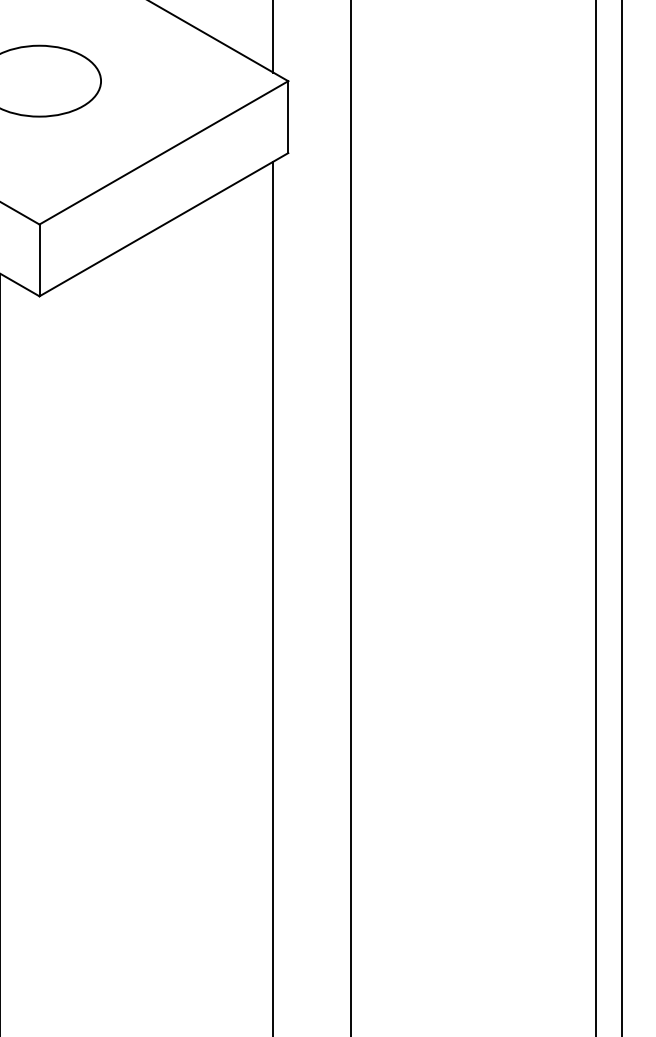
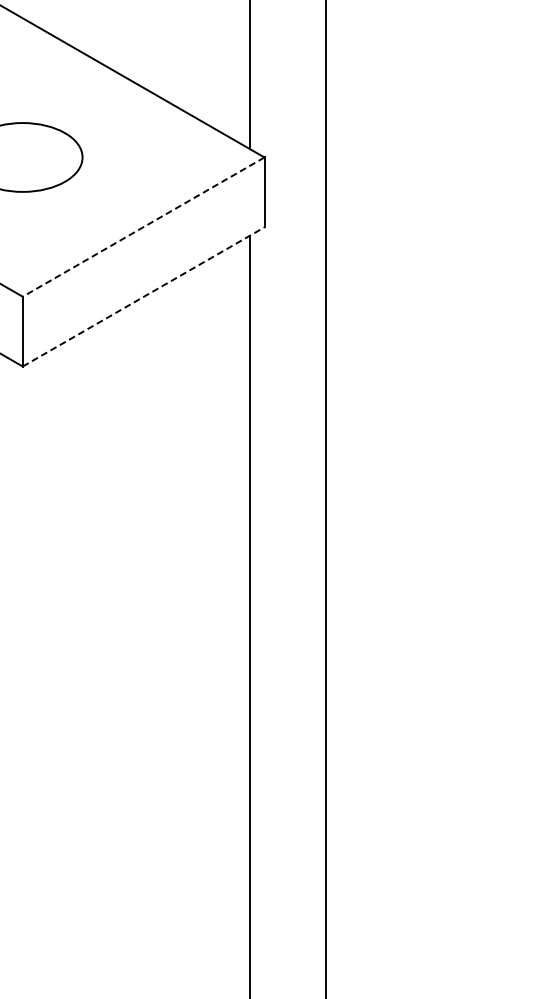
line: (163, 152) -> (143, 226), solid -> dashed
line: (163, 224) -> (143, 296), solid -> dashed

